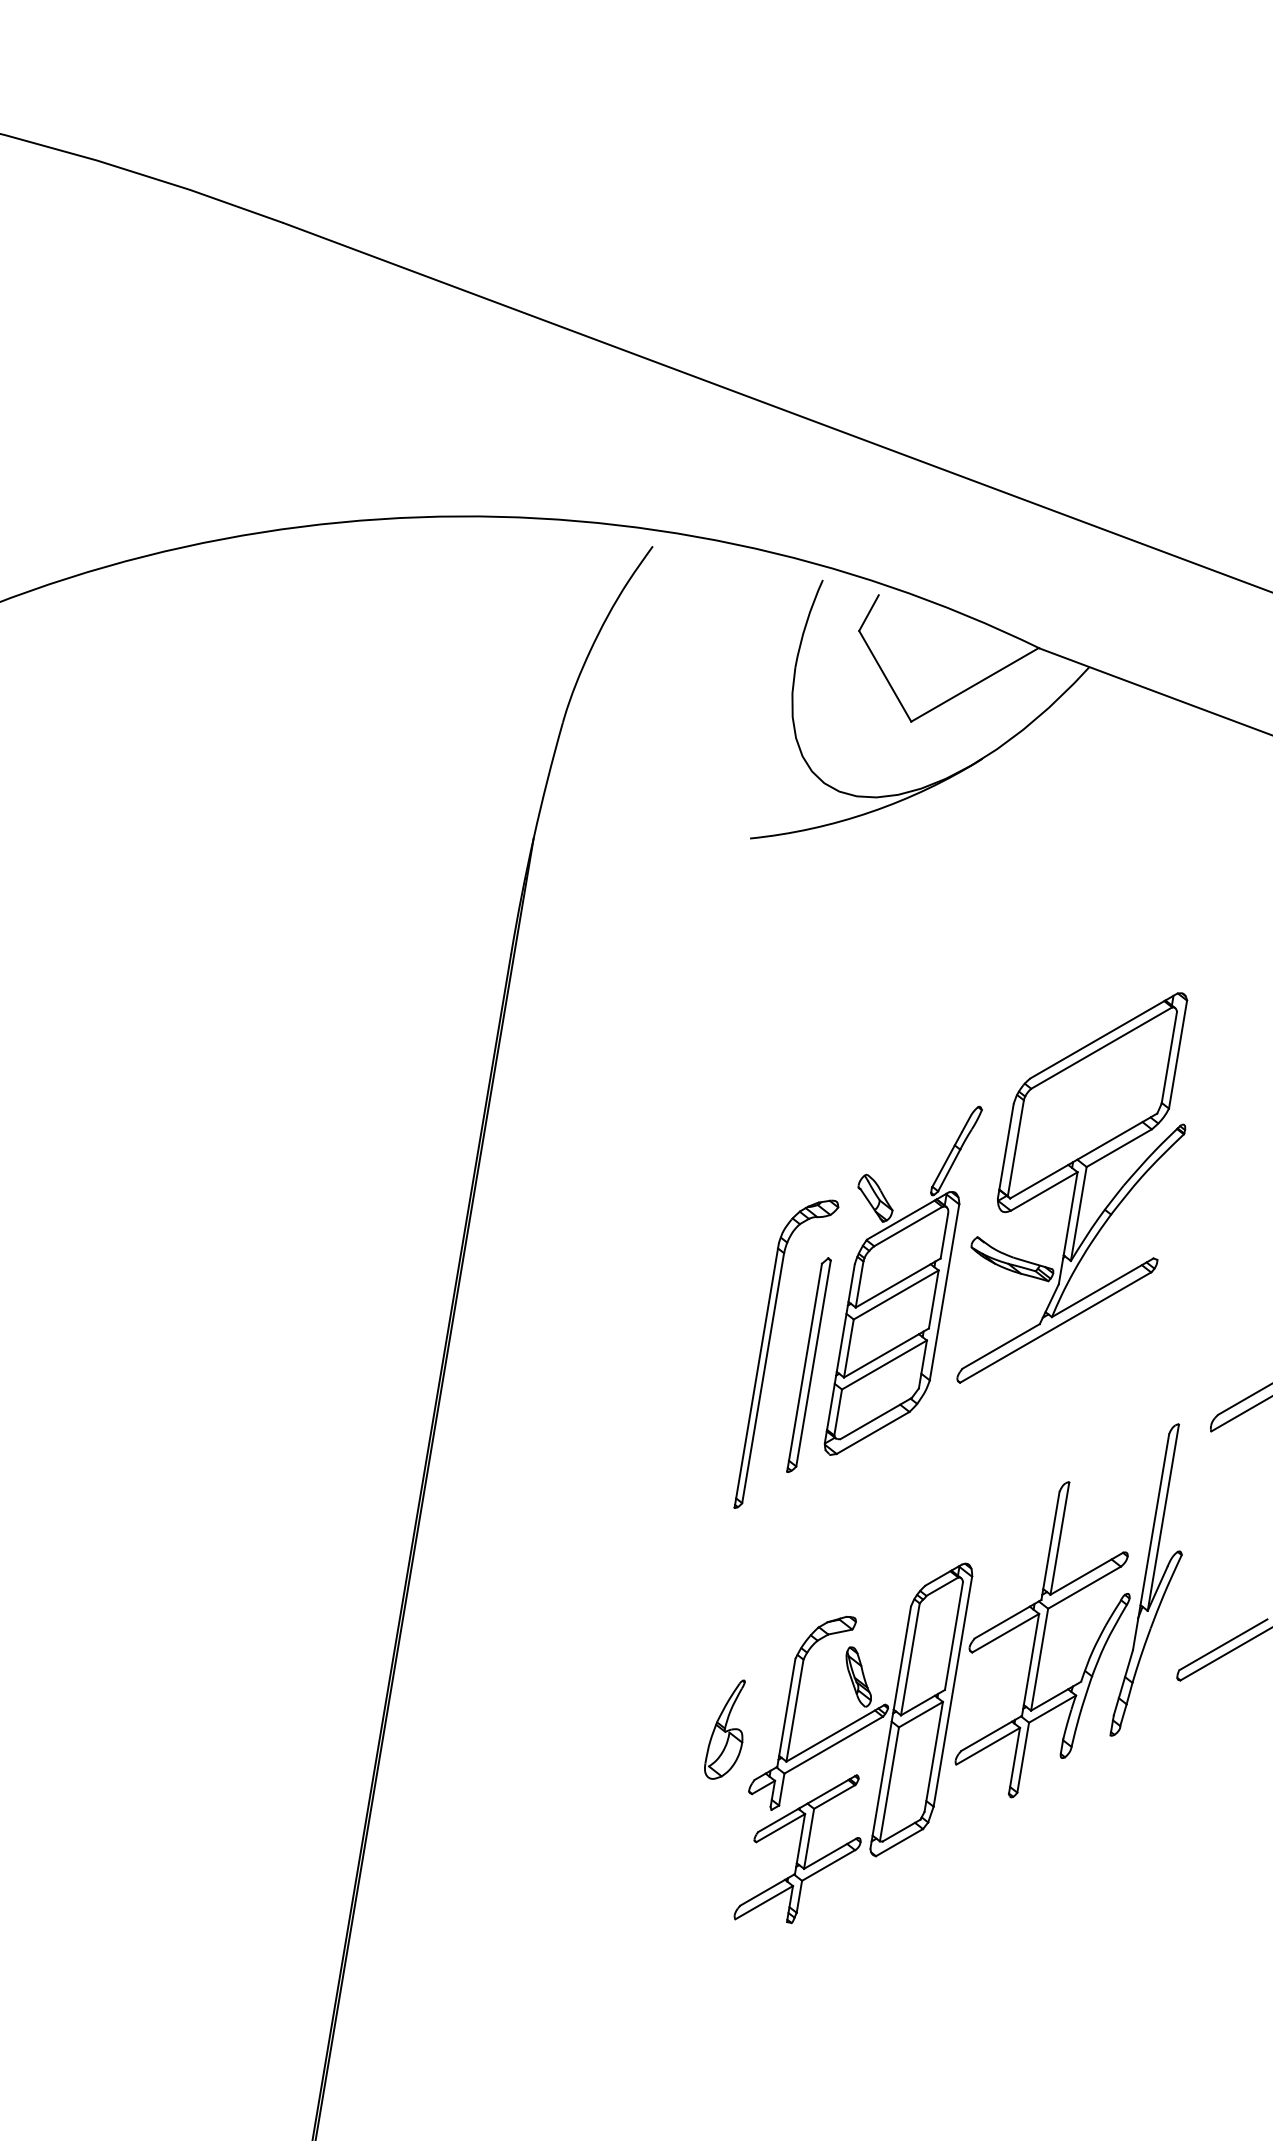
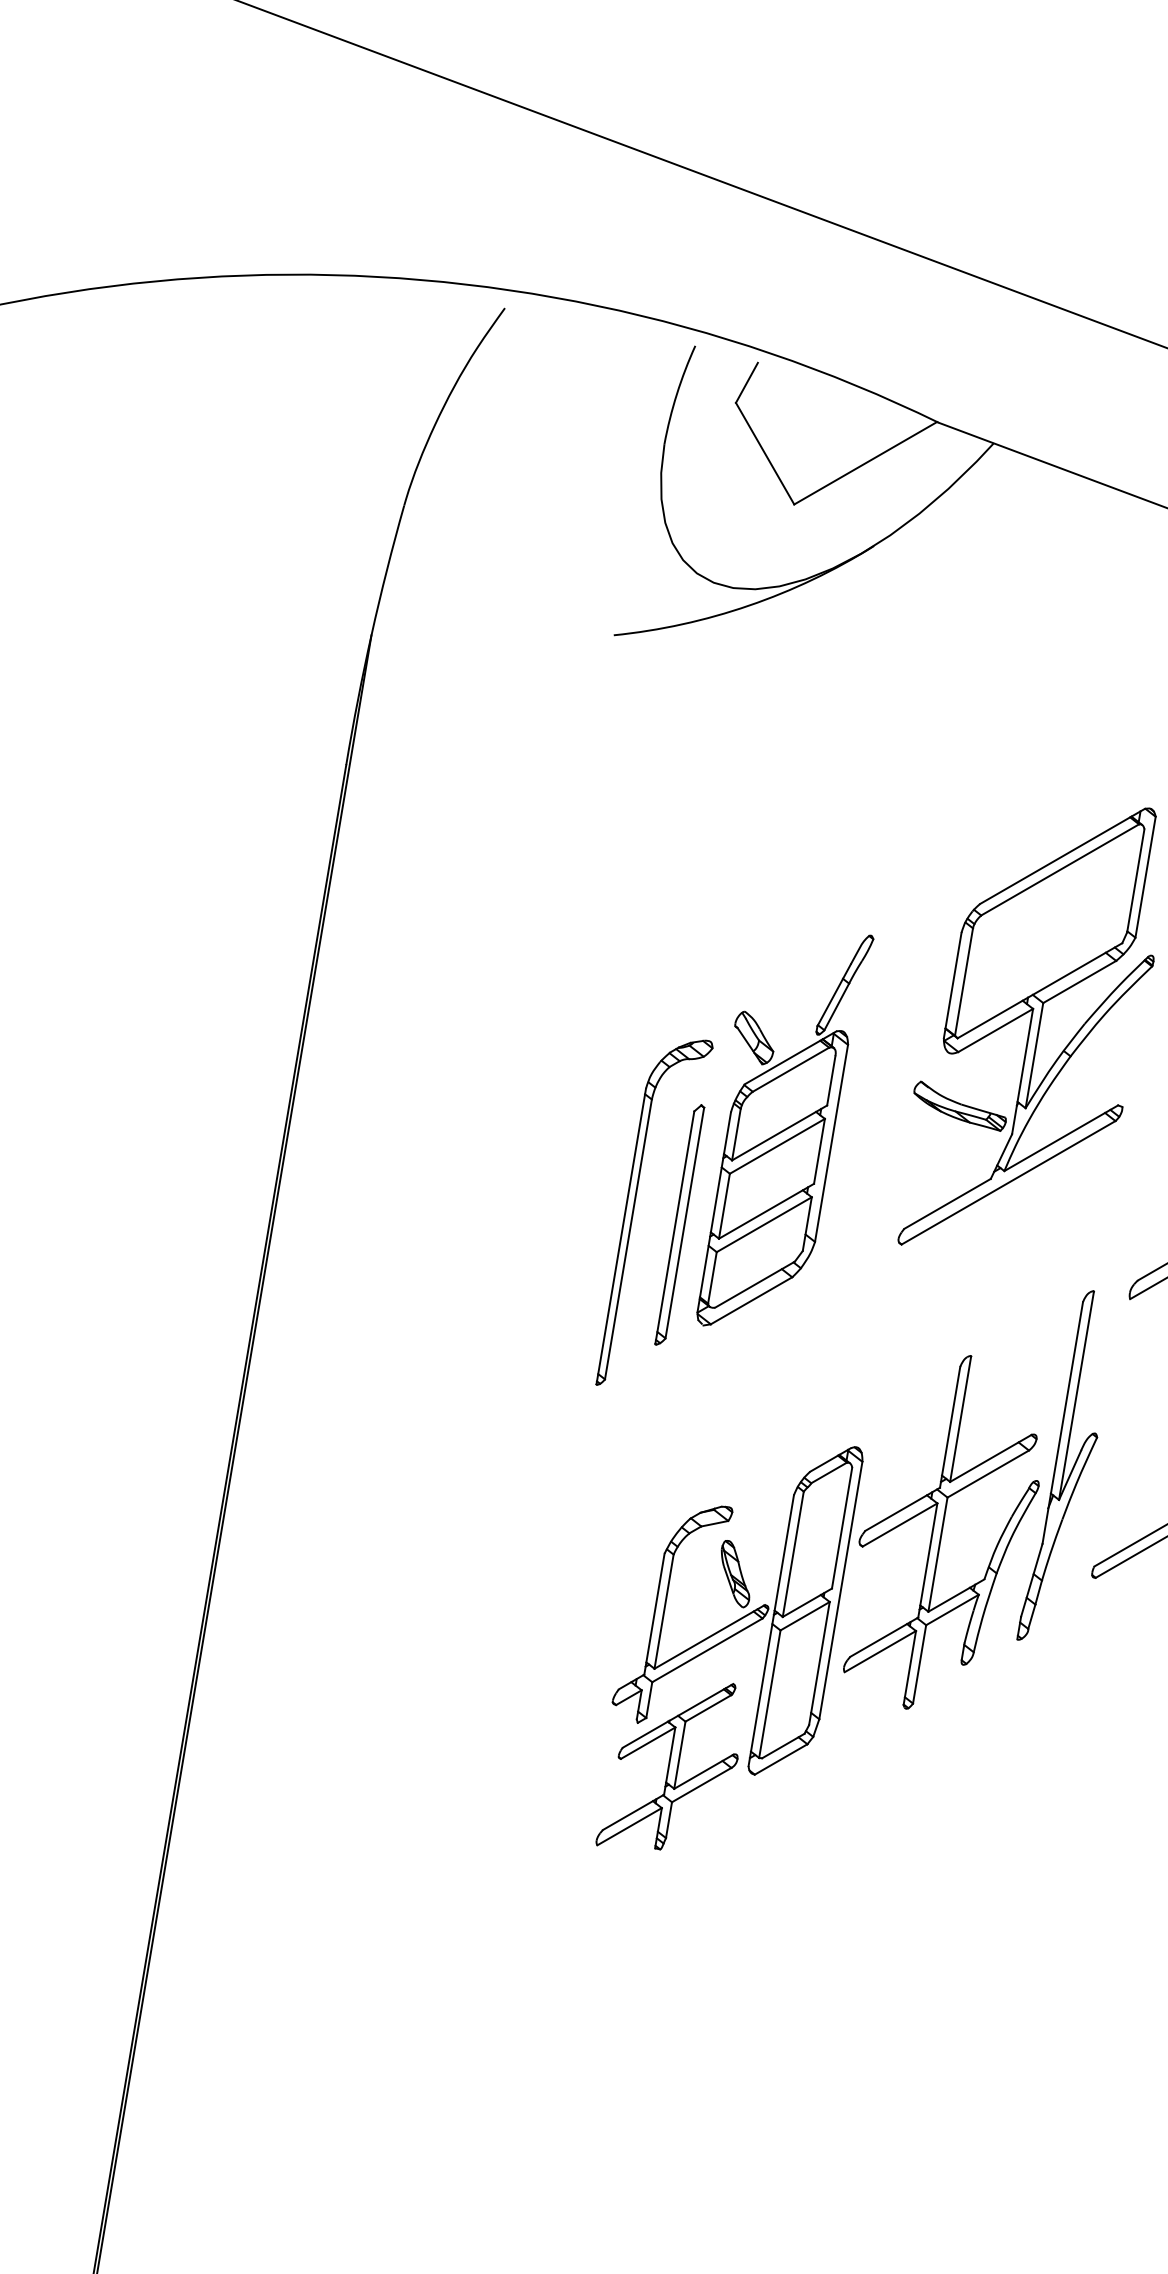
part: (1072, 1187) -> (1027, 1025), moved
part: (724, 1729) -> (585, 1632), removed

